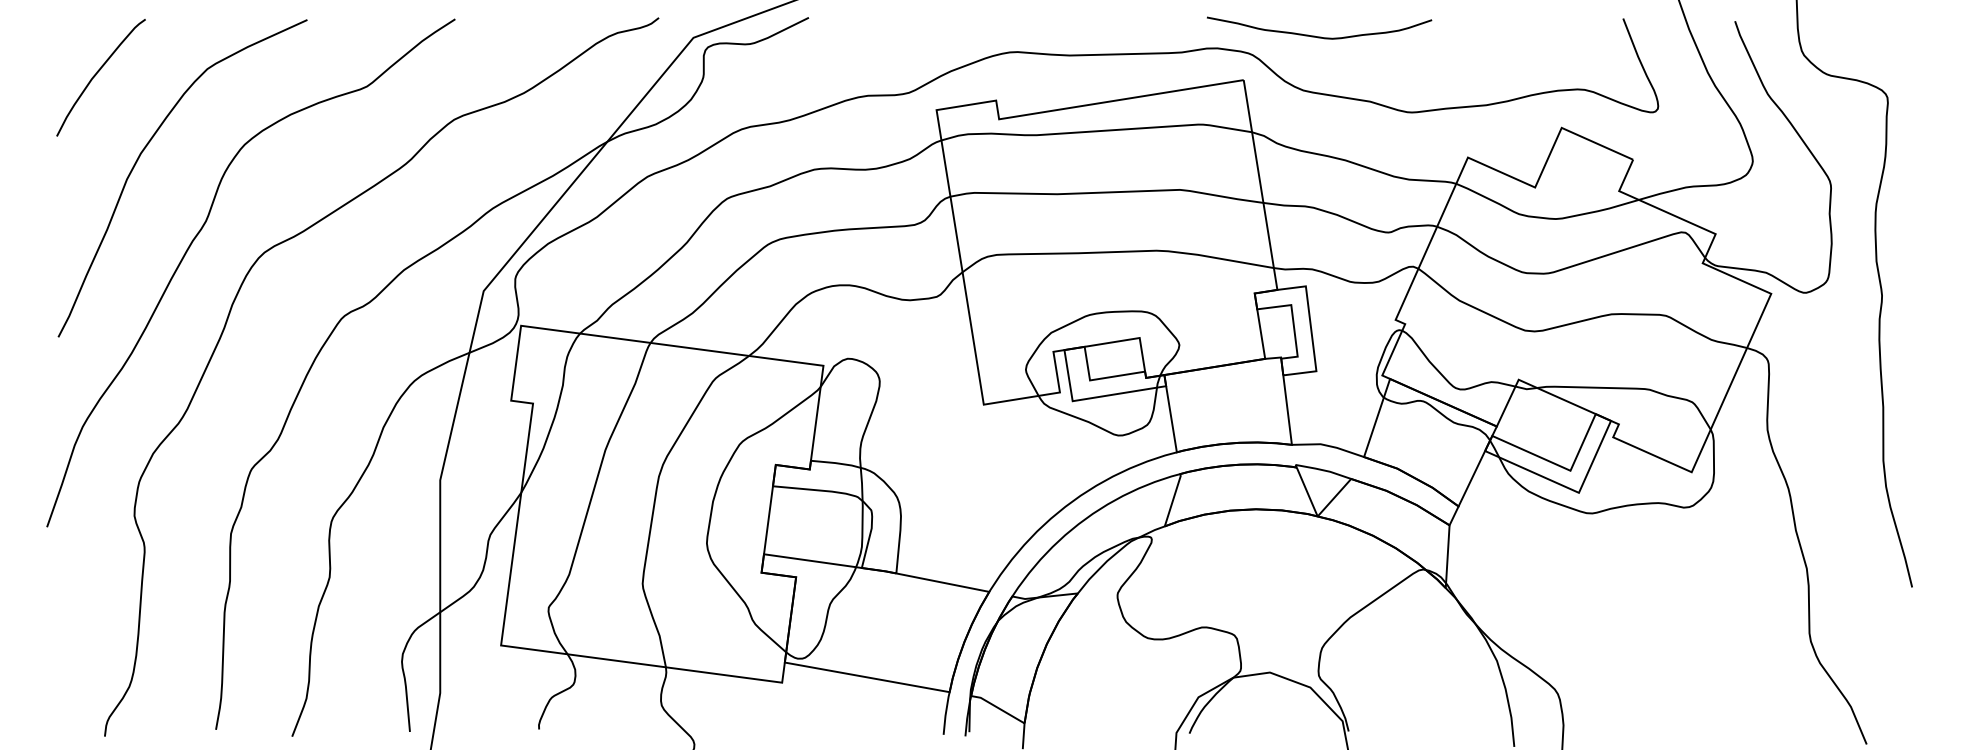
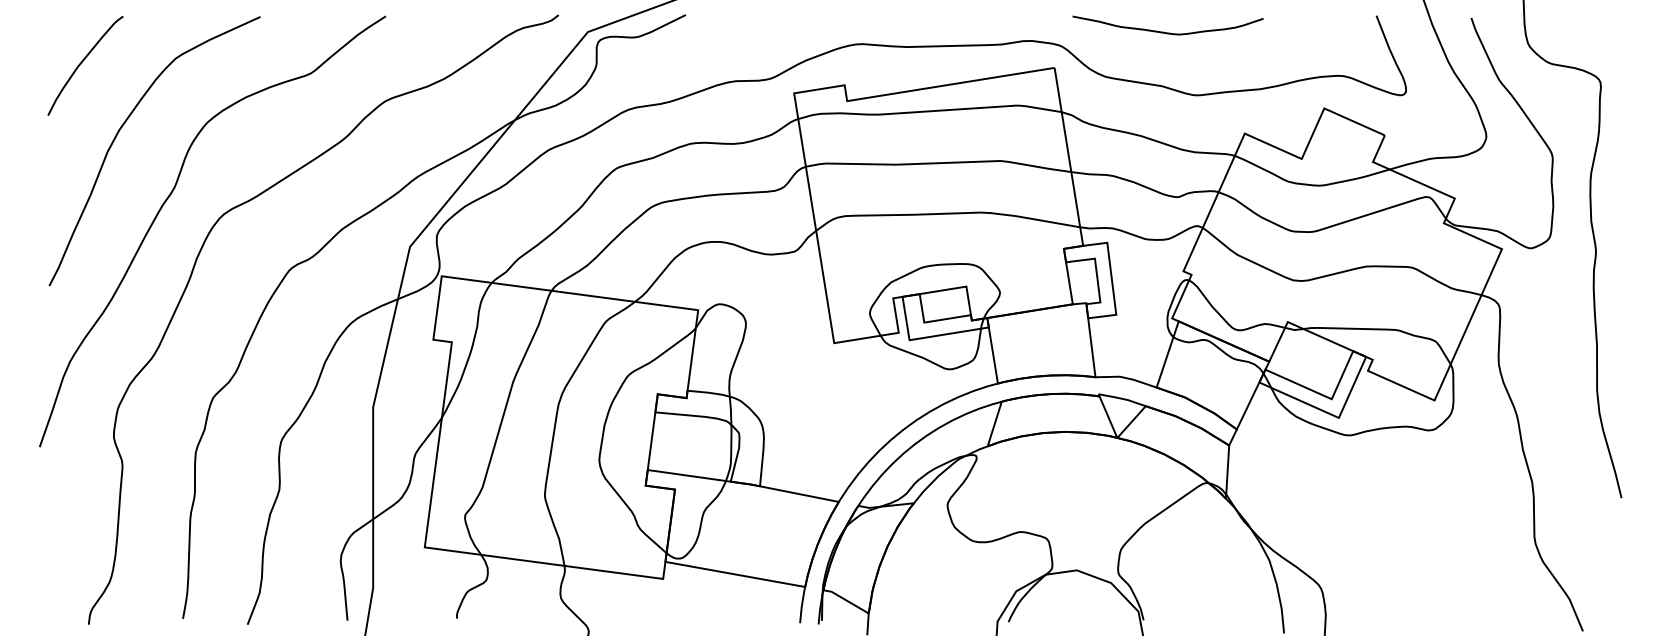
curve: (1319, 36) -> (1168, 32), moved

